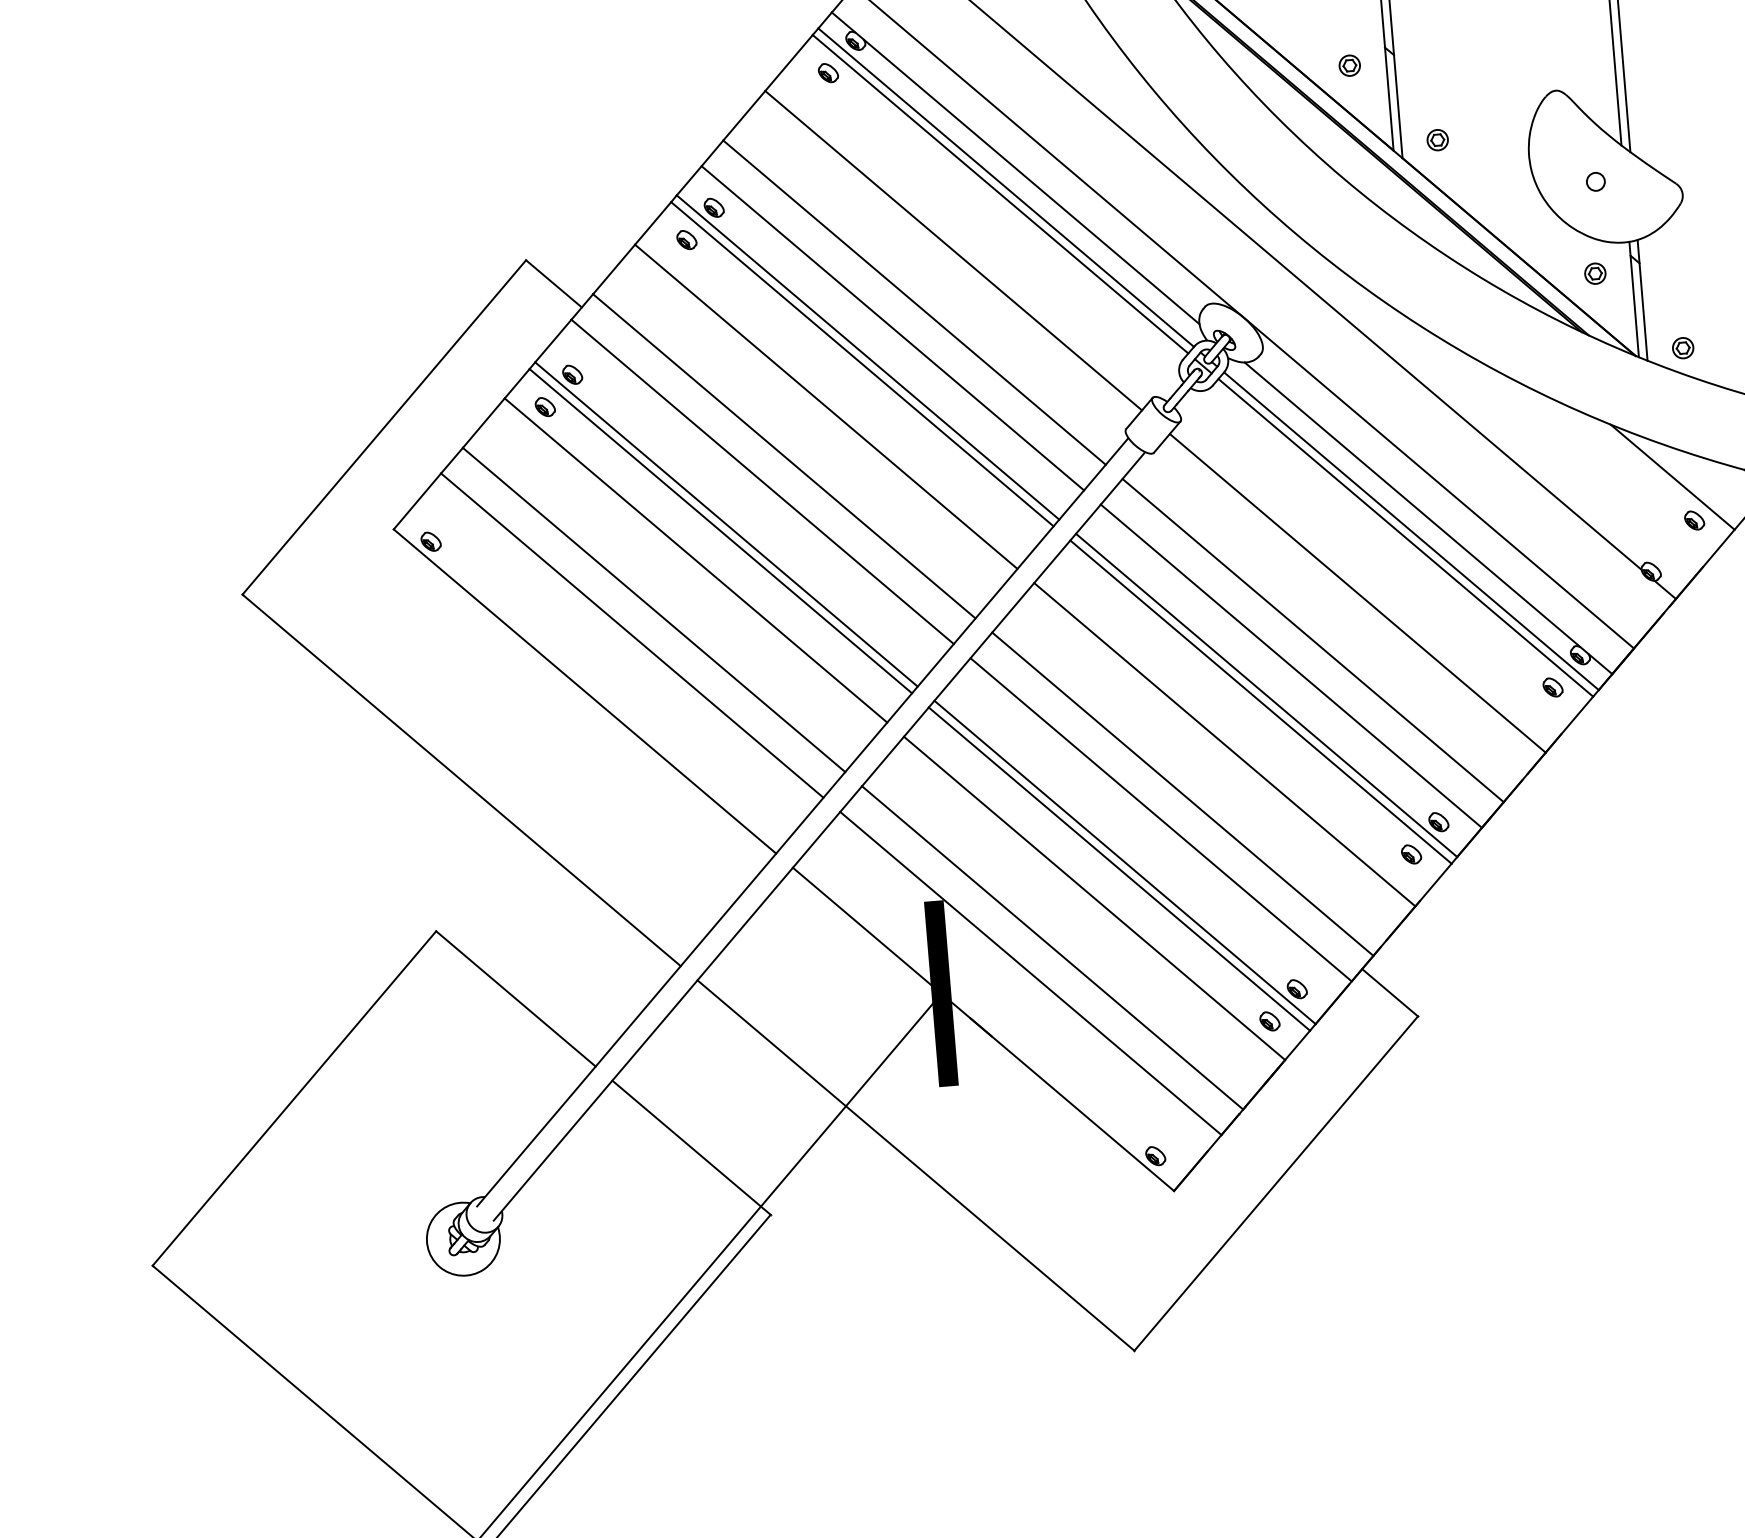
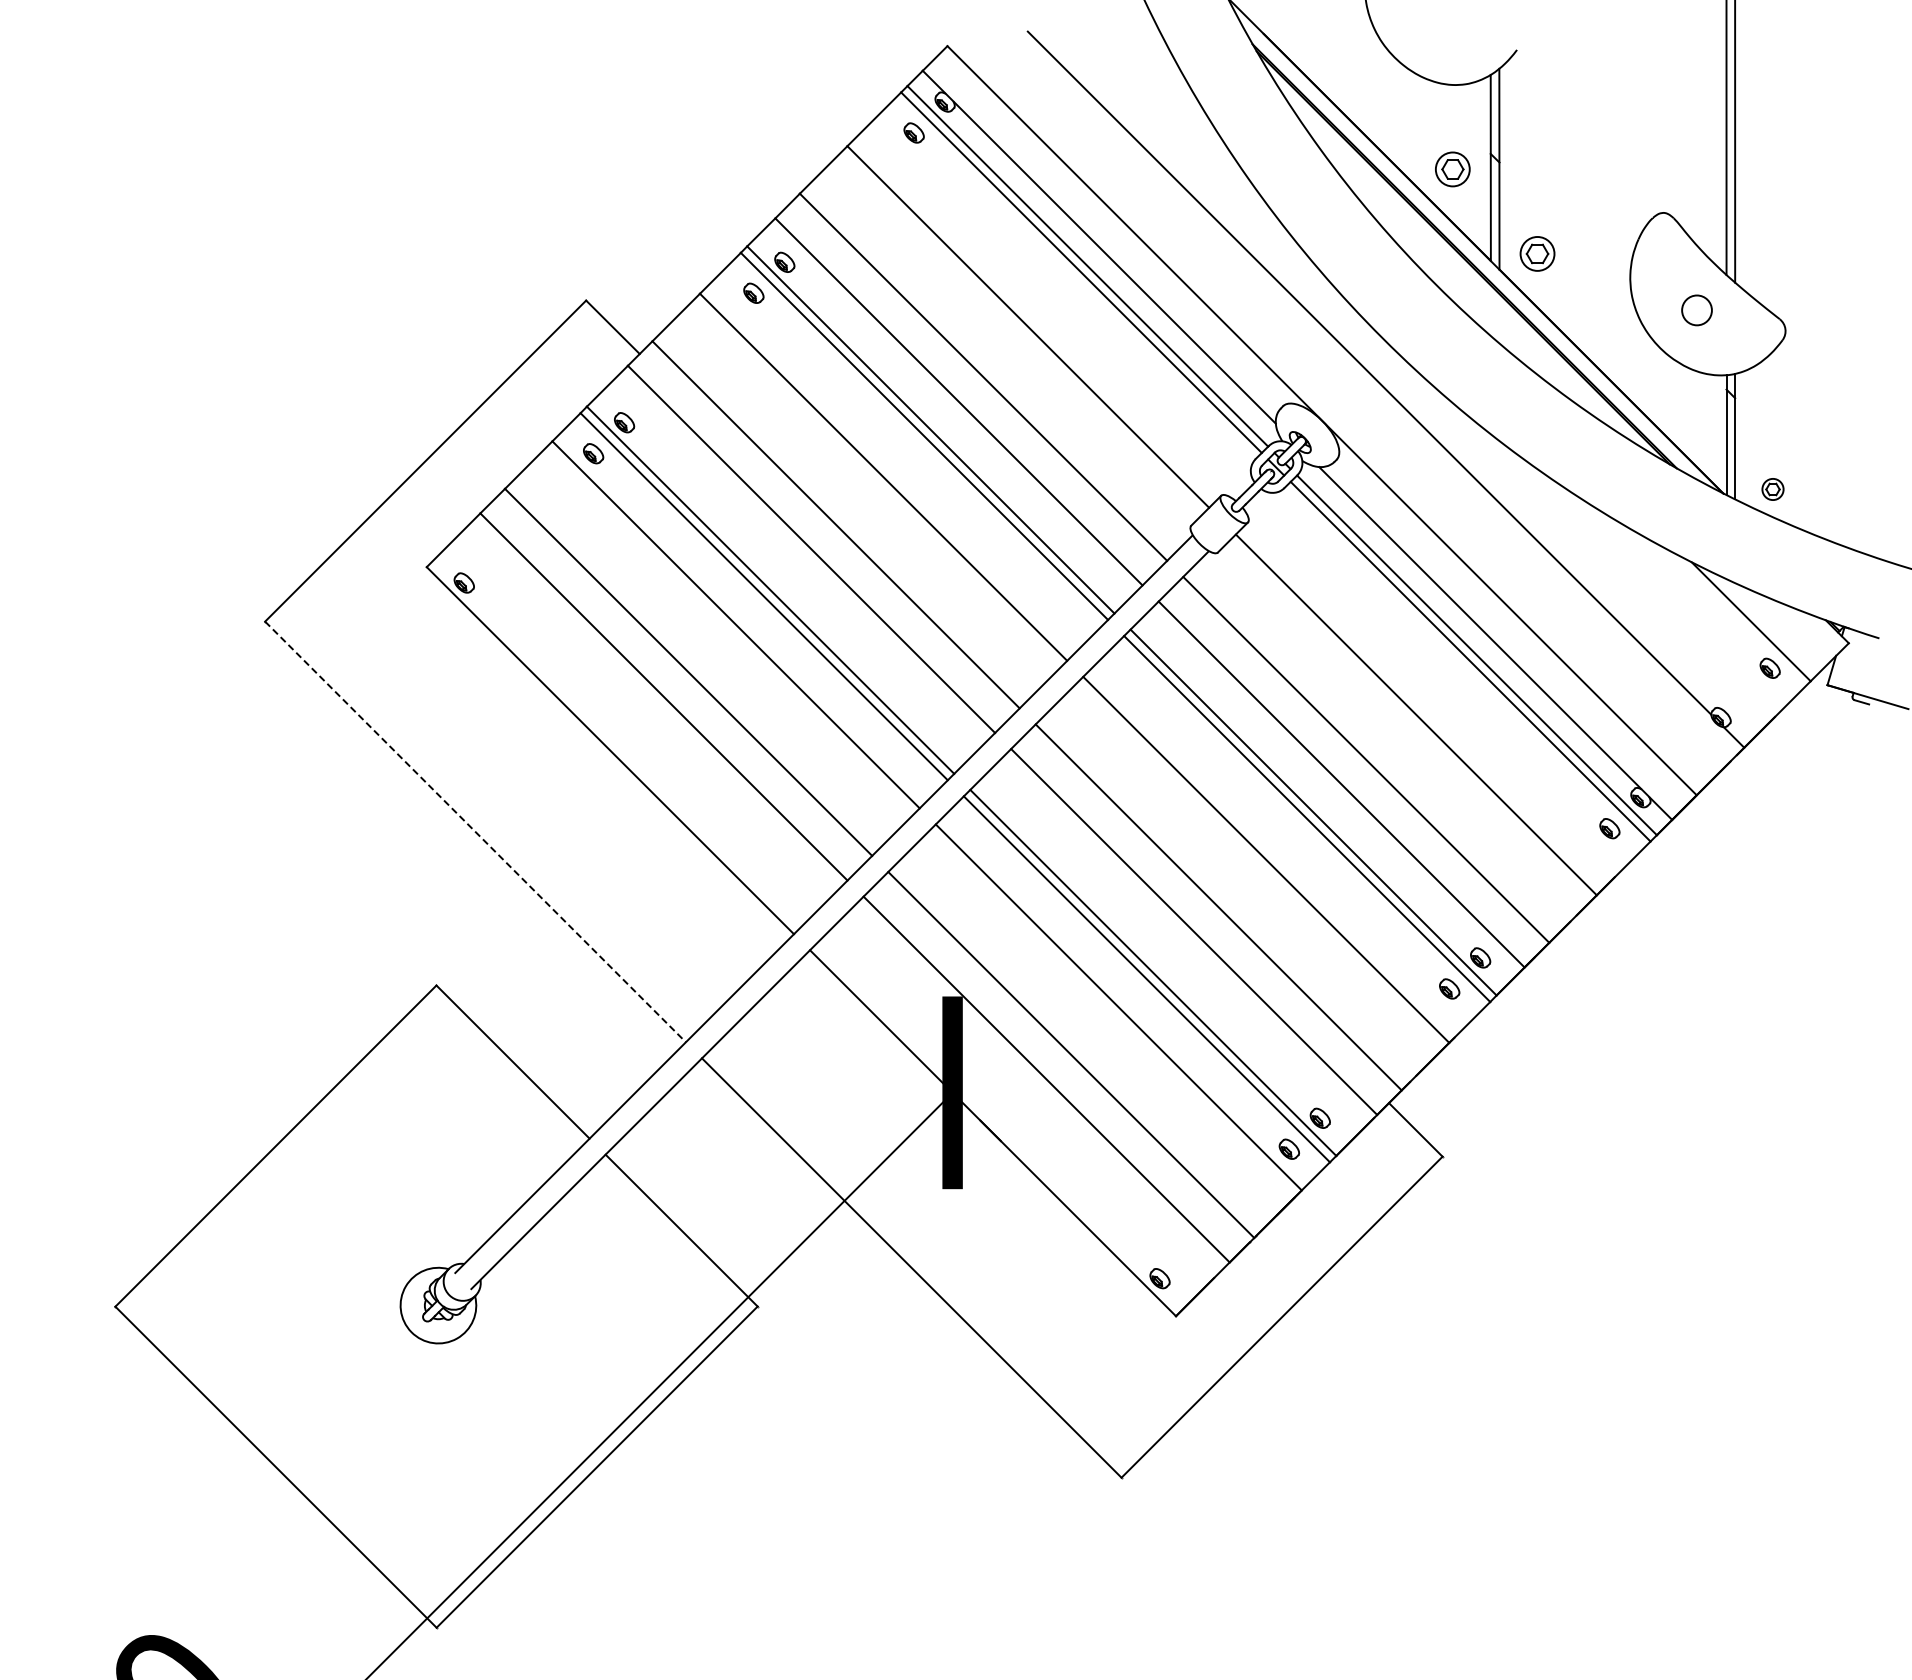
part: (1349, 65) -> (1452, 169), size x1.6
part: (1436, 139) -> (1536, 253), size x1.6
circle: (1595, 181) -> (1696, 310), size x1.6
part: (1595, 273) -> (1688, 404), removed
line: (461, 780) -> (475, 832), solid -> dashed

